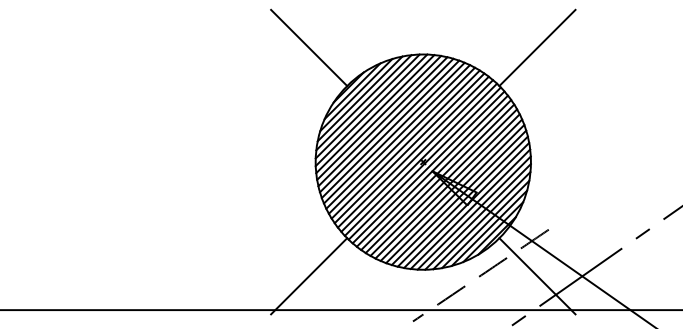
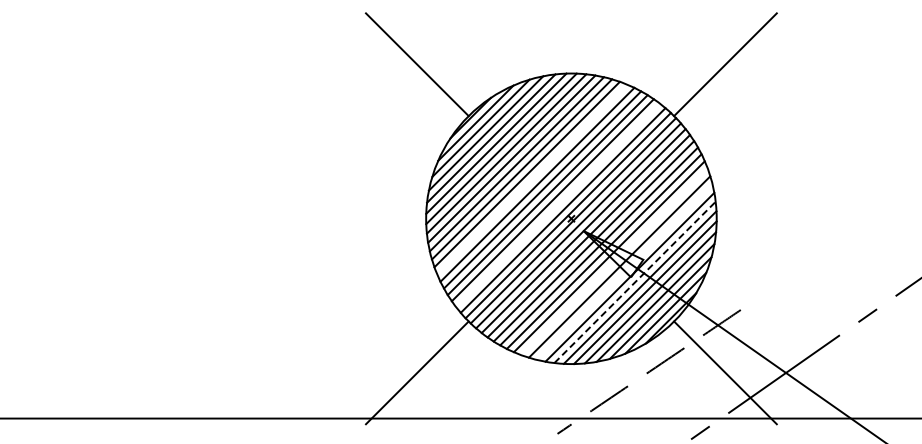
line: (394, 133) -> (532, 179), removed
line: (412, 152) -> (557, 205), removed
line: (455, 193) -> (614, 261), removed
line: (462, 201) -> (624, 271), removed
line: (470, 209) -> (635, 282), solid -> dashed

